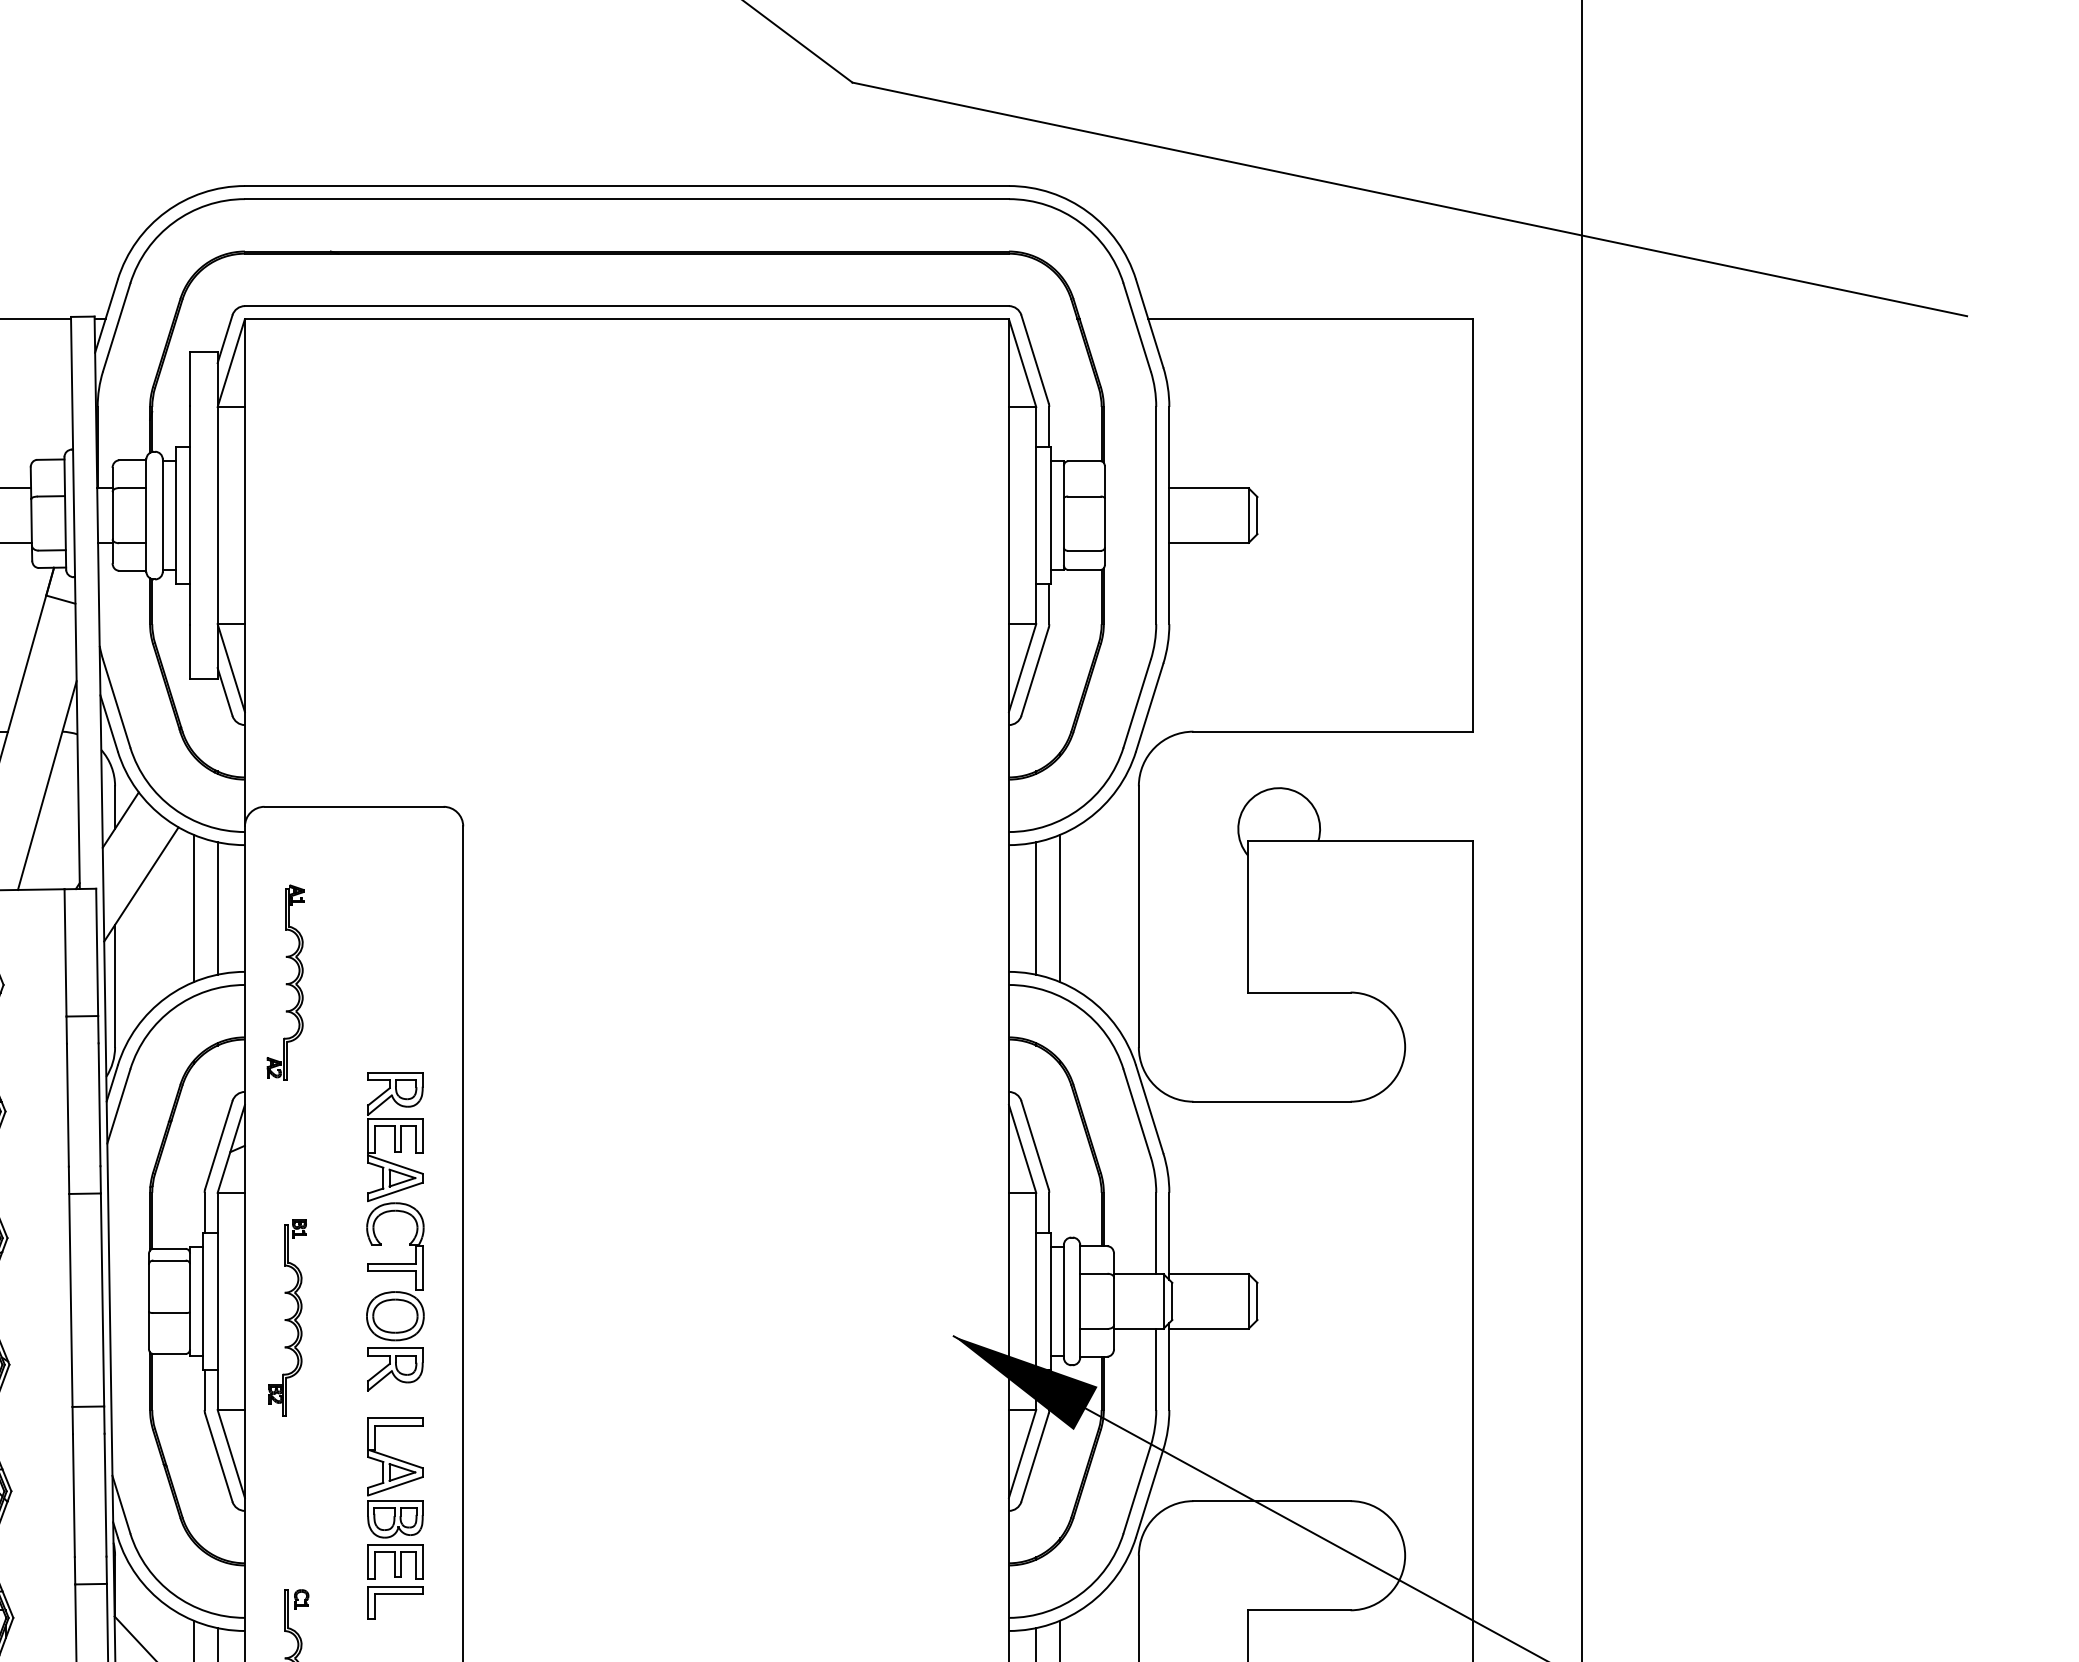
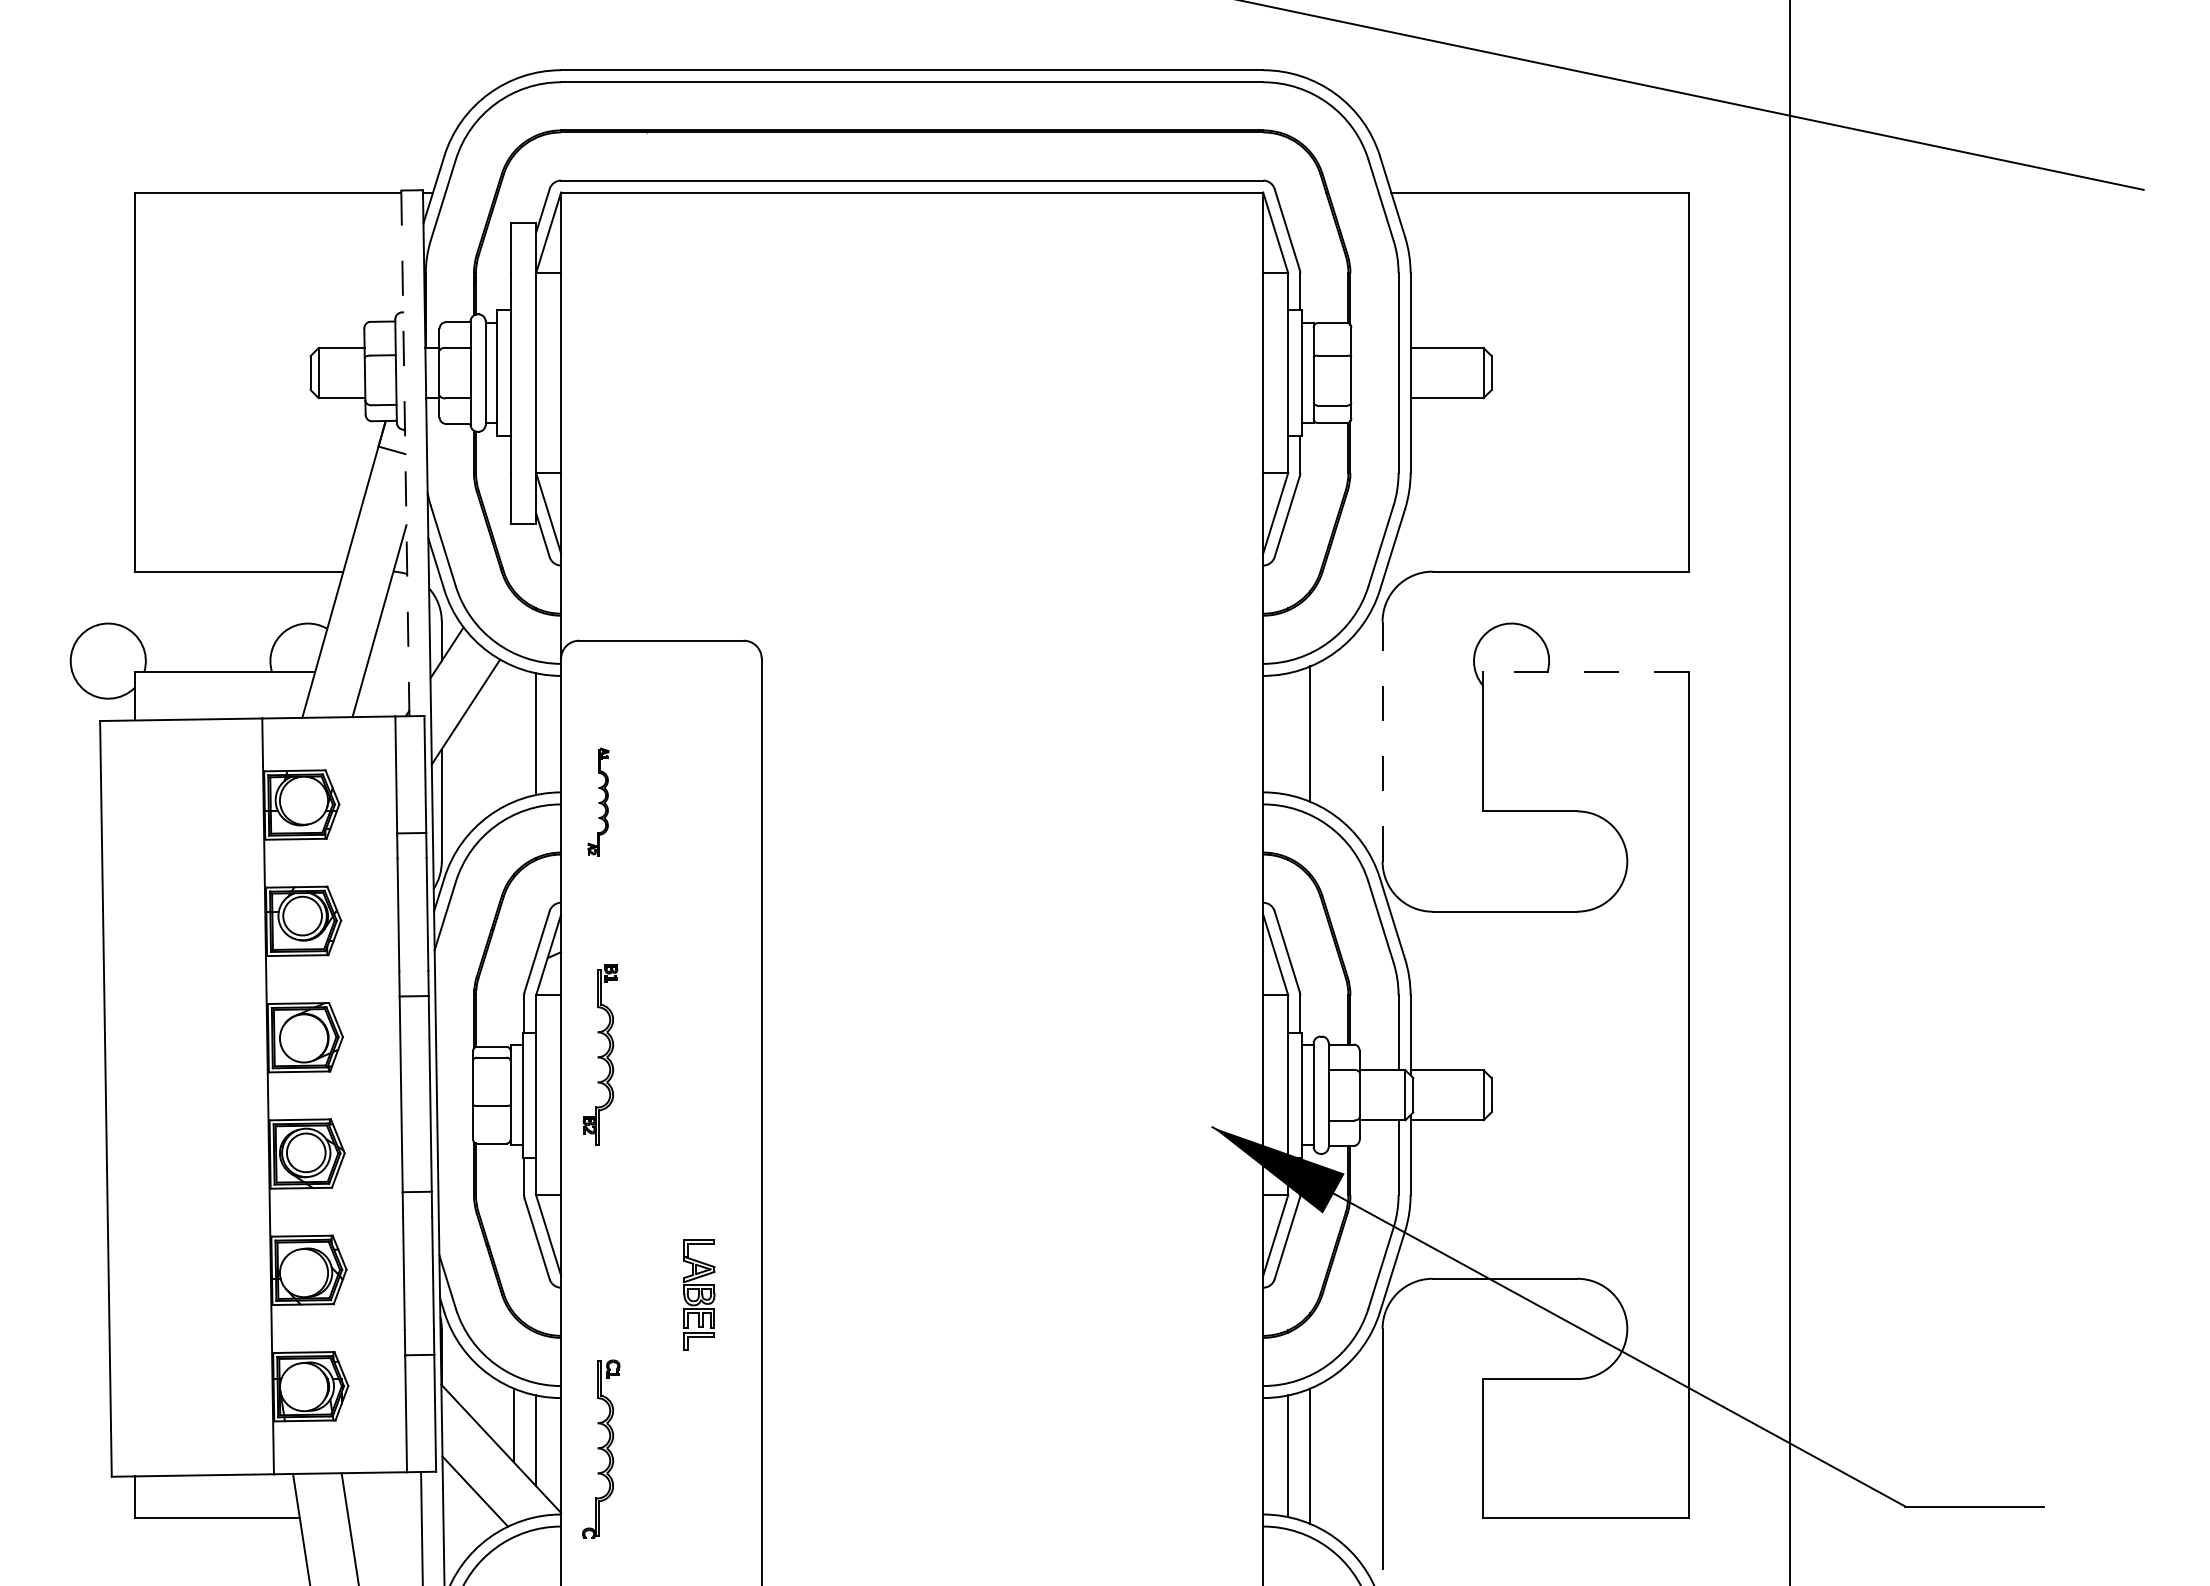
line: (75, 603) -> (405, 453), solid -> dashed
line: (1359, 840) -> (1585, 671), solid -> dashed
line: (193, 907) -> (513, 733), removed
line: (1036, 907) -> (1288, 733), removed
line: (1138, 916) -> (1382, 741), solid -> dashed
part: (285, 981) -> (598, 801), size x0.6
part: (381, 1242) -> (686, 1041), removed
part: (287, 1316) -> (600, 1054), moved
part: (395, 1518) -> (699, 1294), size x0.6

